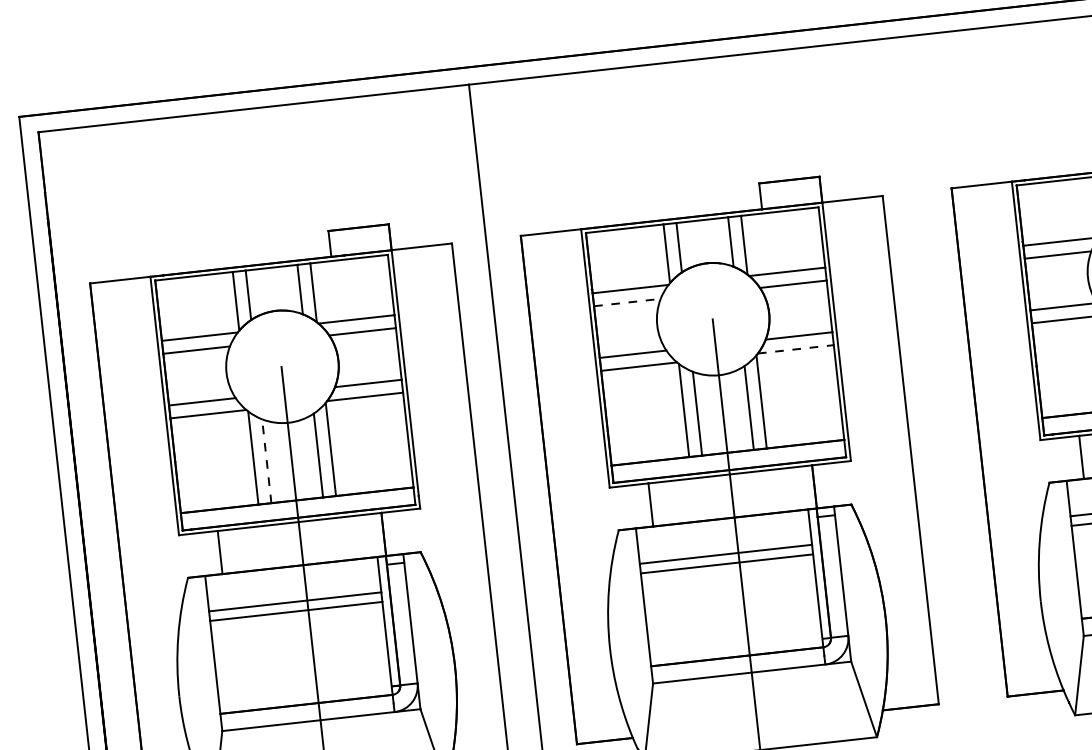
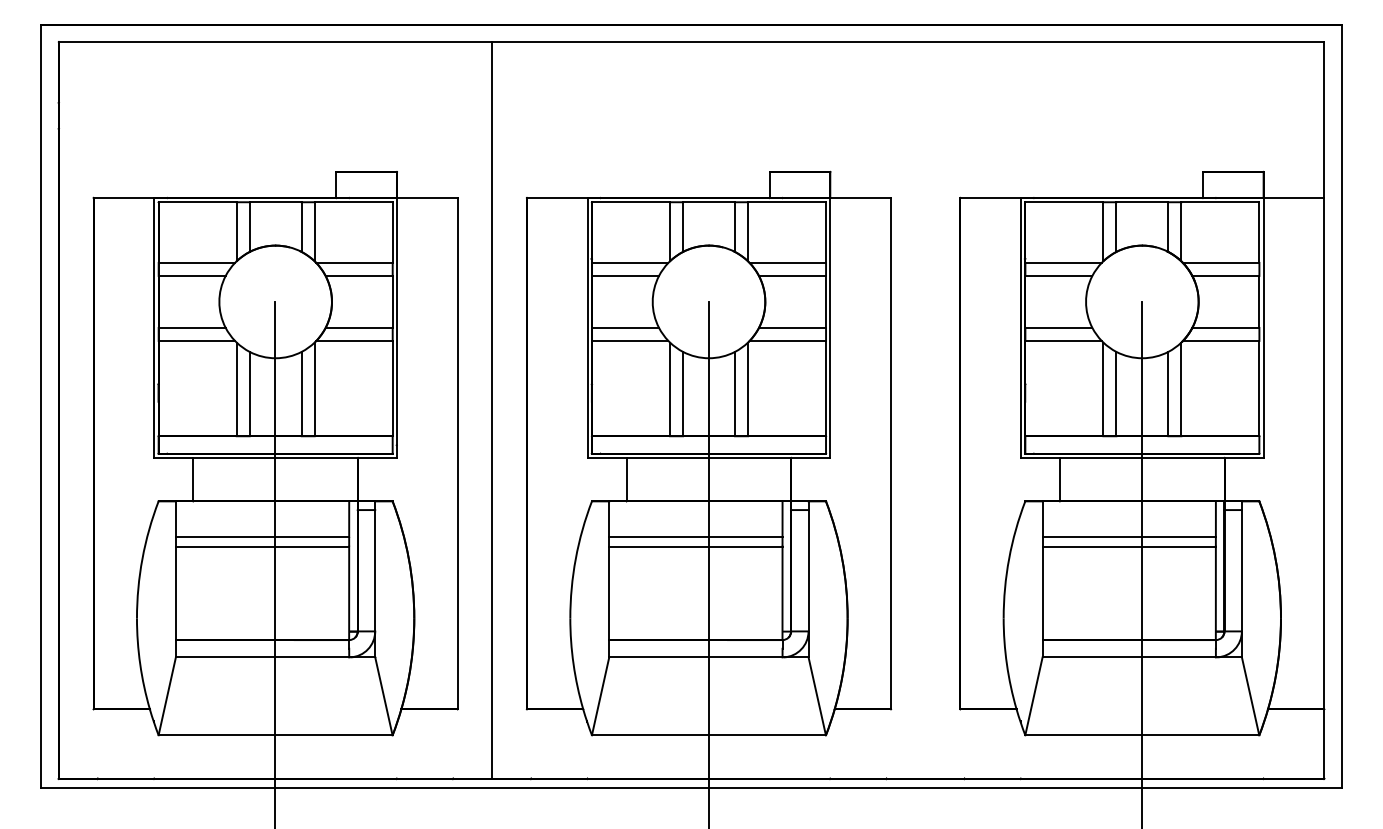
line: (627, 302) -> (625, 275), dashed -> solid
line: (796, 348) -> (788, 340), dashed -> solid
line: (266, 460) -> (249, 393), dashed -> solid

